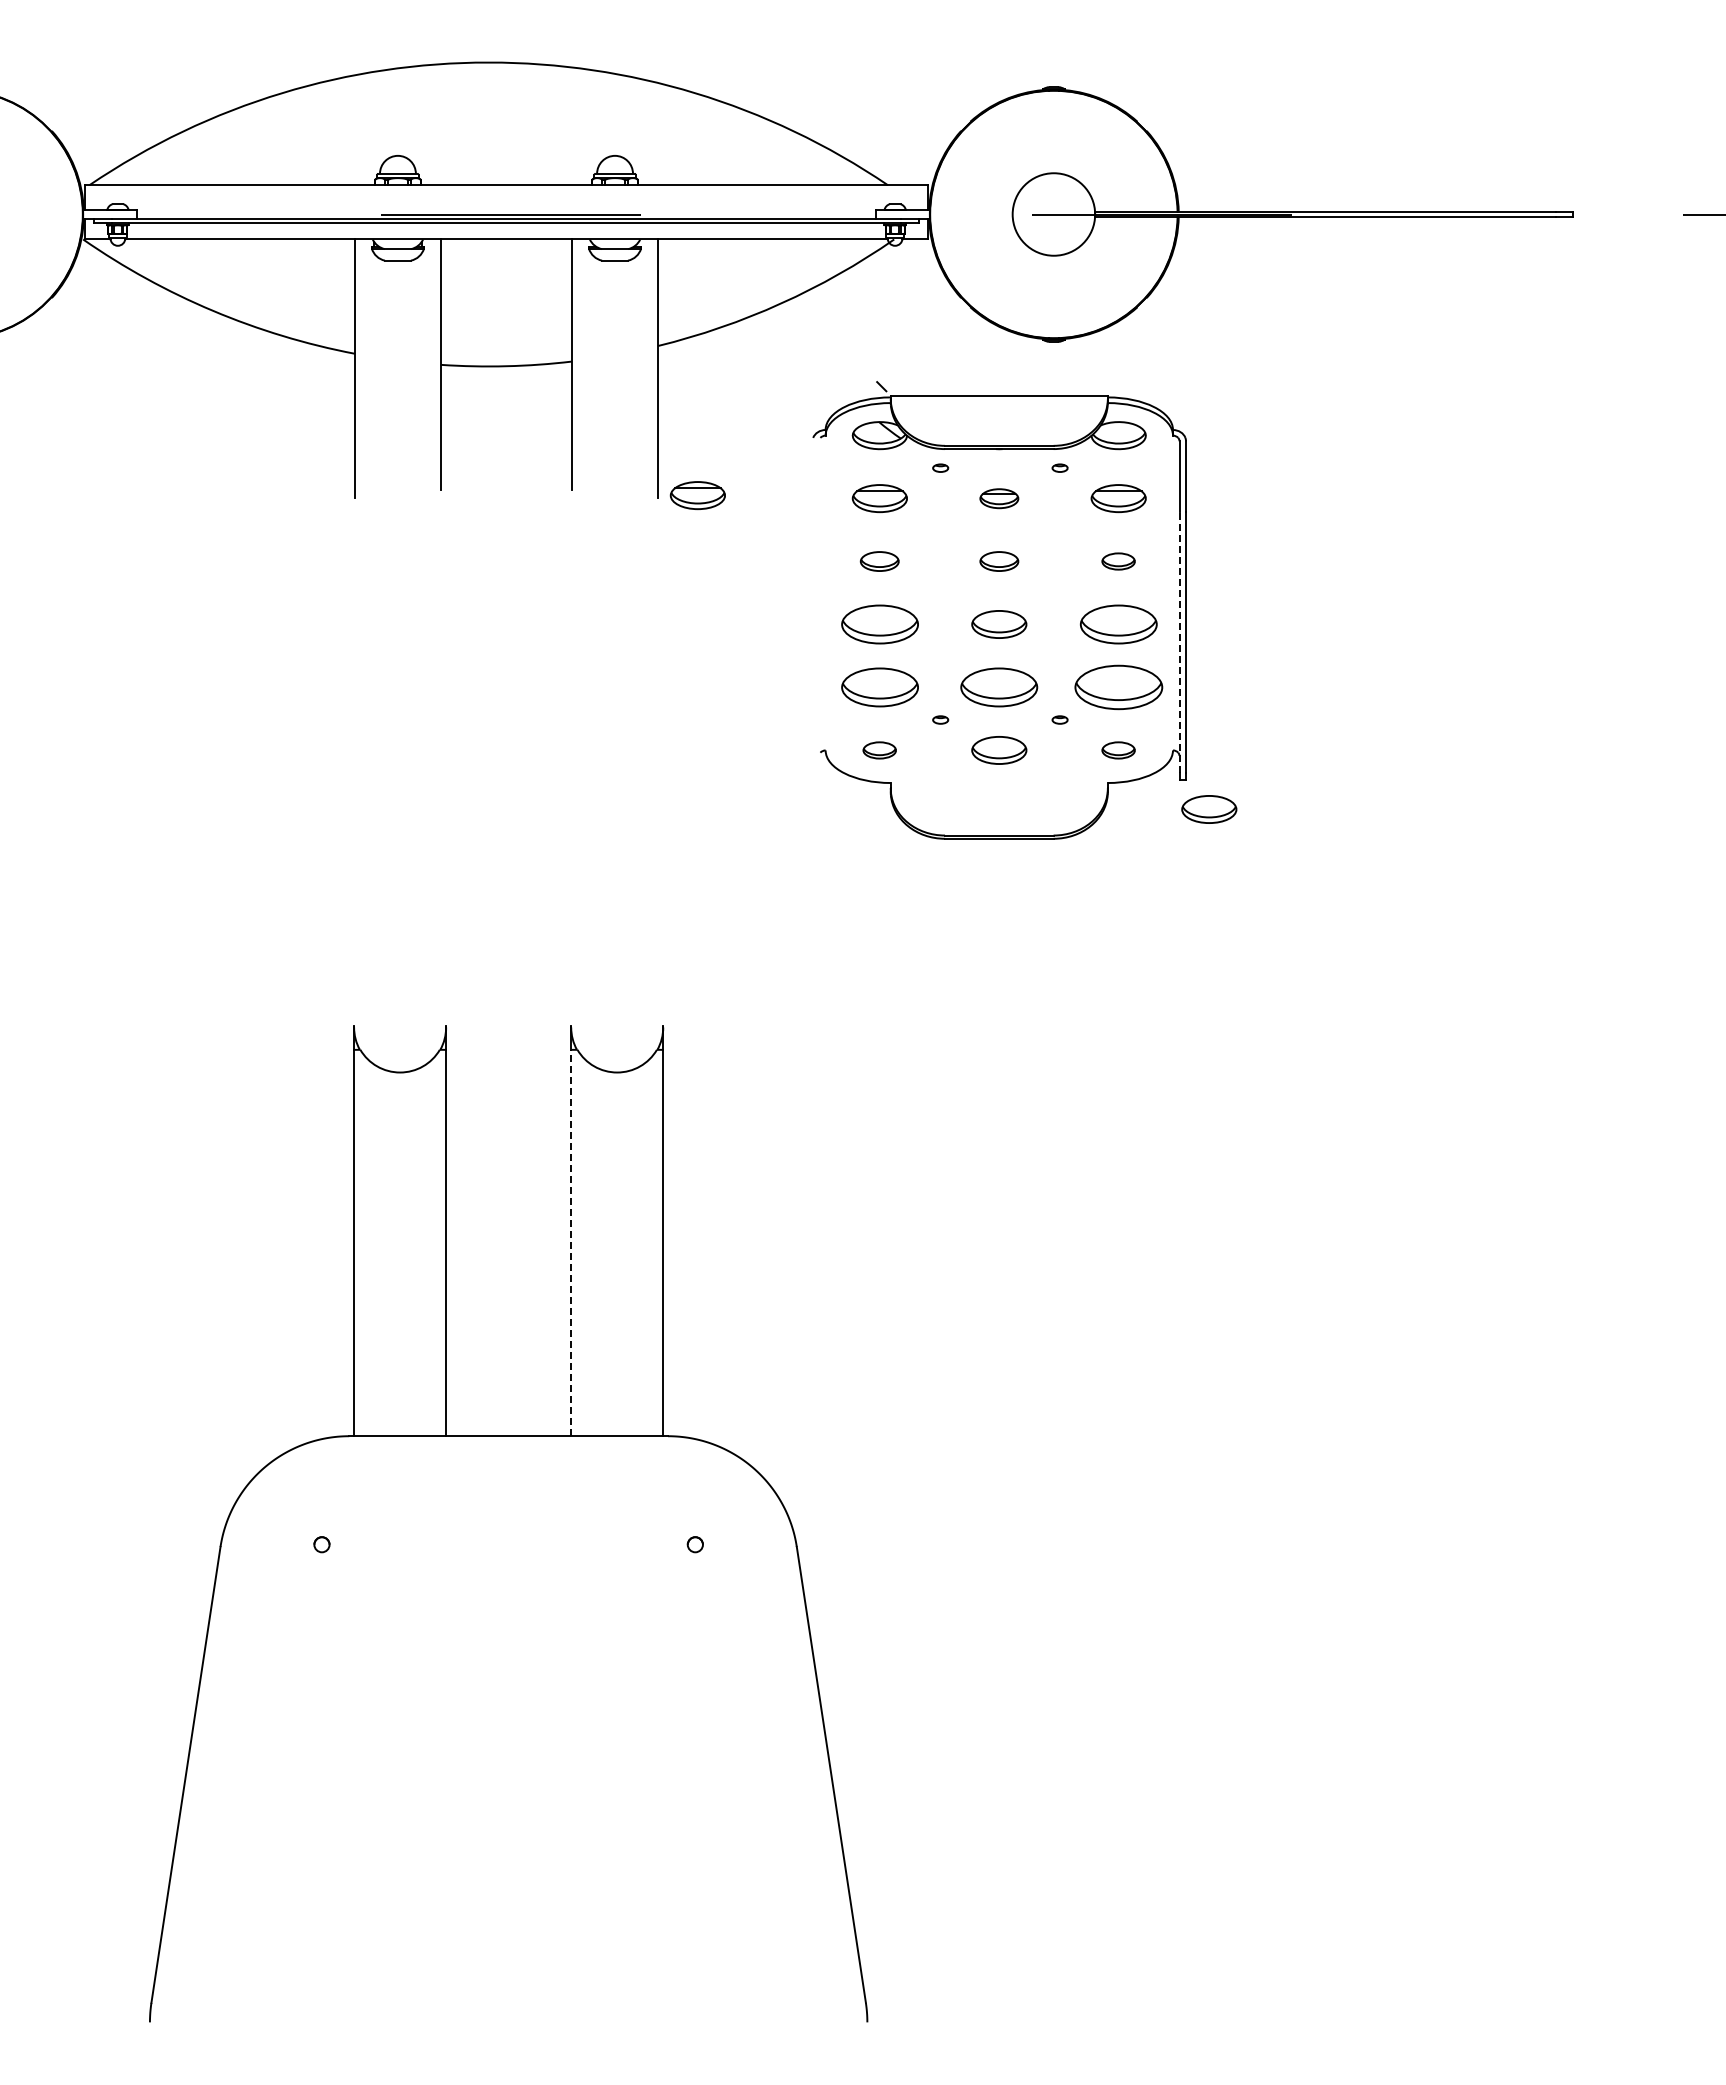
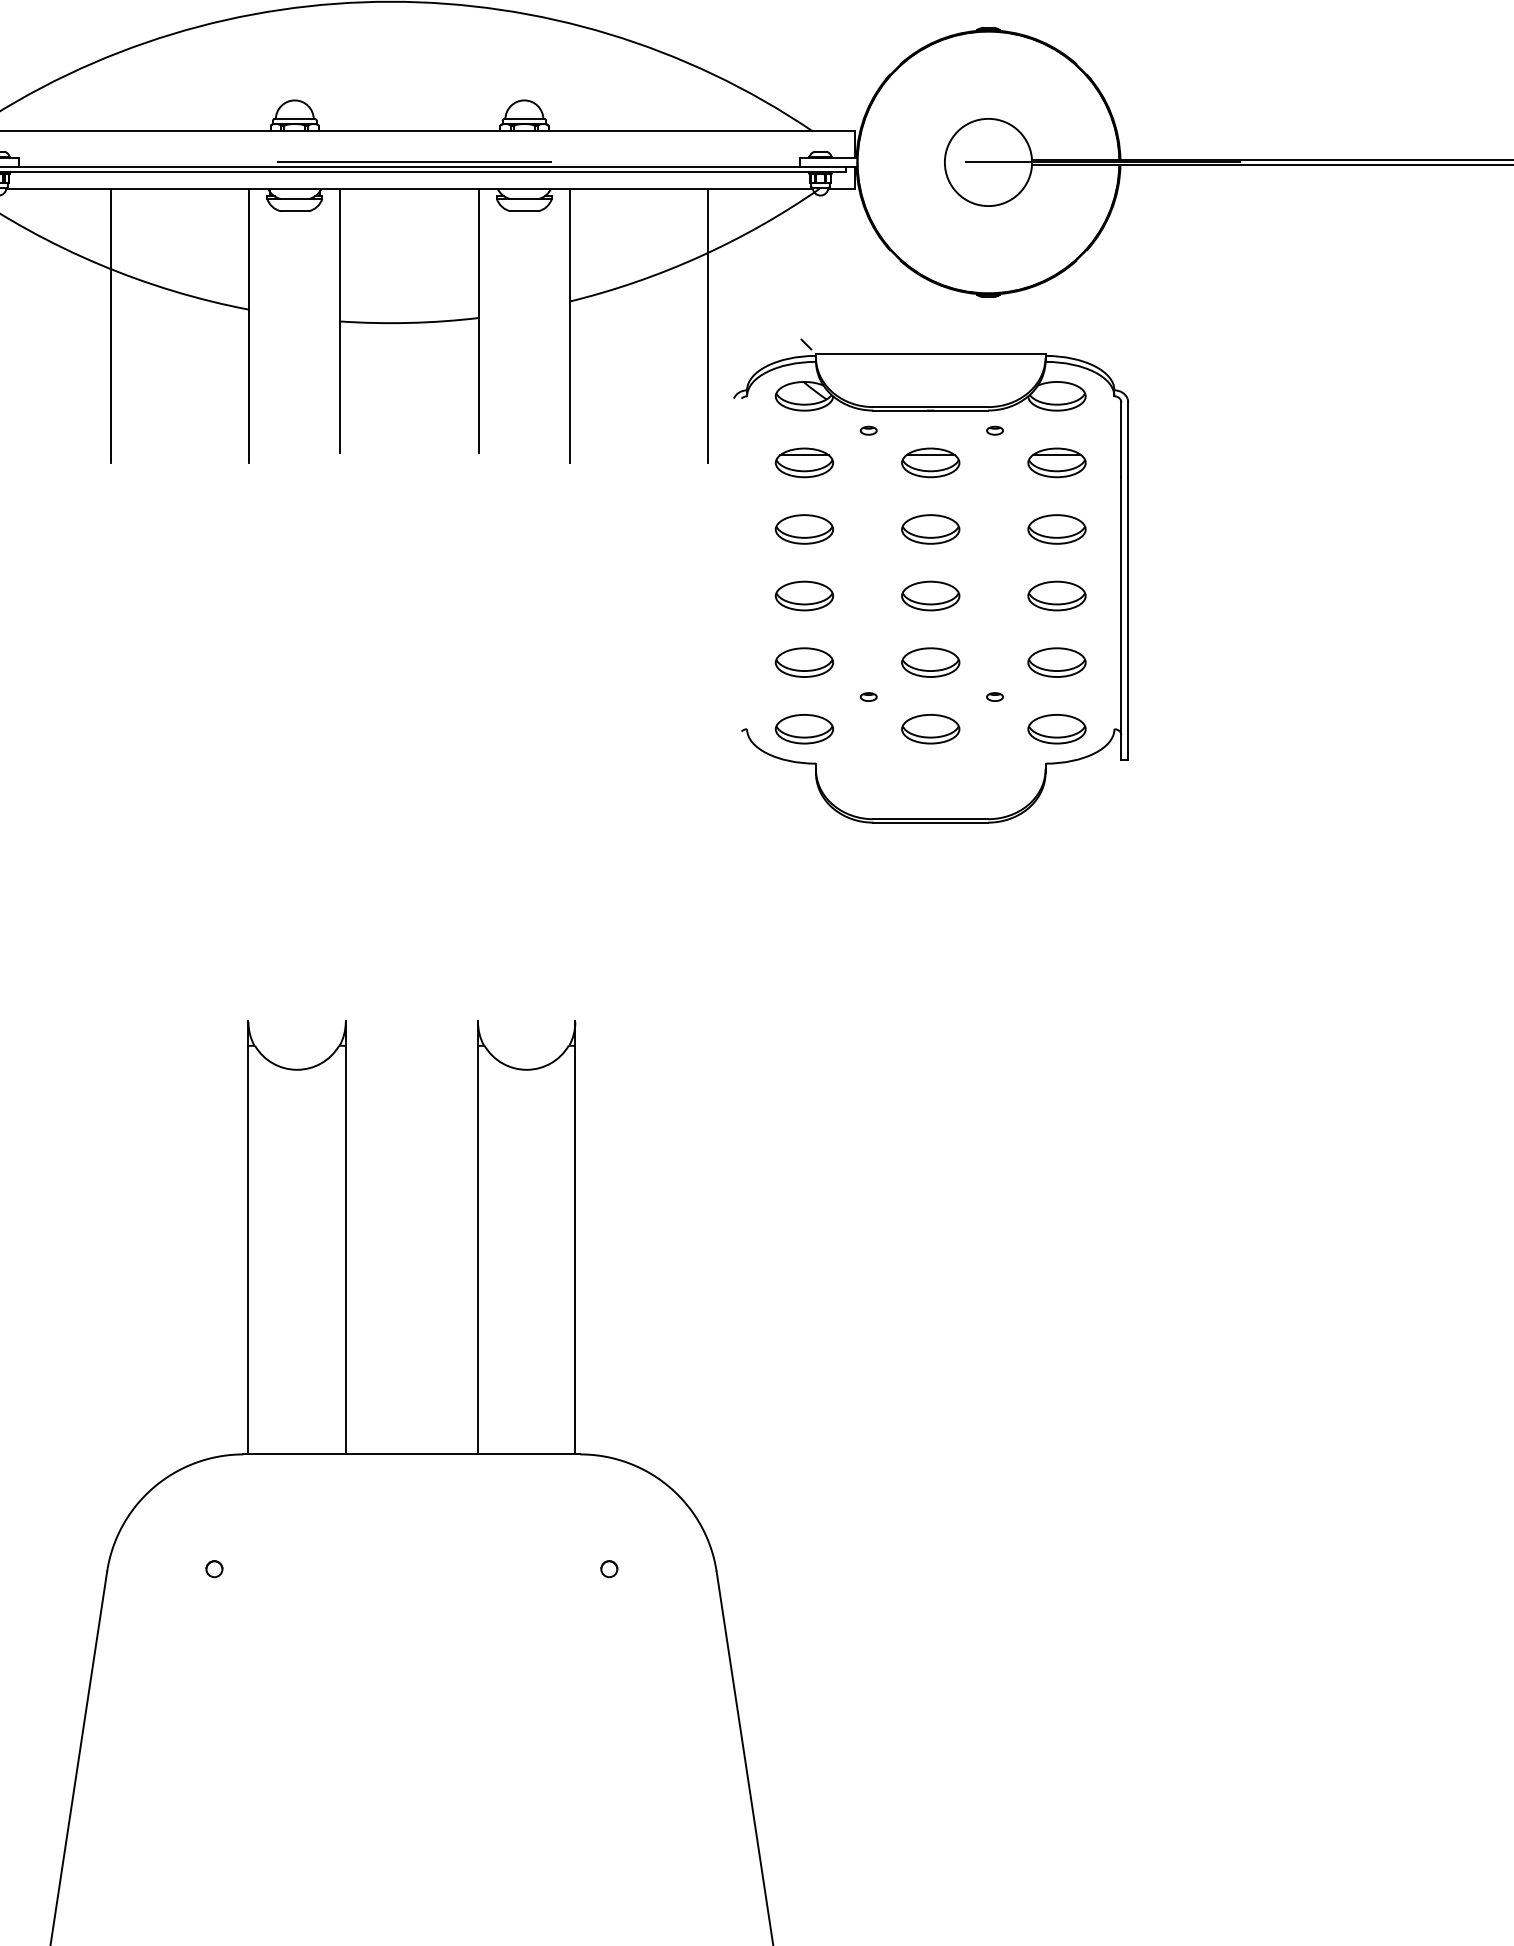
line: (223, 368) -> (110, 325), added
line: (789, 368) -> (708, 325), added
part: (697, 495) -> (611, 459), removed
part: (999, 498) -> (930, 462), size x1.43
part: (879, 561) -> (804, 529), size x1.43
part: (999, 561) -> (930, 529), size x1.43
part: (1118, 561) -> (1056, 529), size x1.67
part: (879, 624) -> (804, 596), size x0.71
part: (1118, 624) -> (1056, 596), size x0.71
line: (1179, 641) -> (1121, 614), dashed -> solid
part: (879, 687) -> (804, 662), size x0.71
part: (999, 687) -> (930, 662), size x0.71
part: (1118, 687) -> (1056, 662), size x0.62
part: (879, 750) -> (804, 729), size x1.67
part: (1118, 750) -> (1056, 729), size x1.67
part: (1209, 809) -> (1153, 791), removed
line: (571, 1242) -> (478, 1249), dashed -> solid

